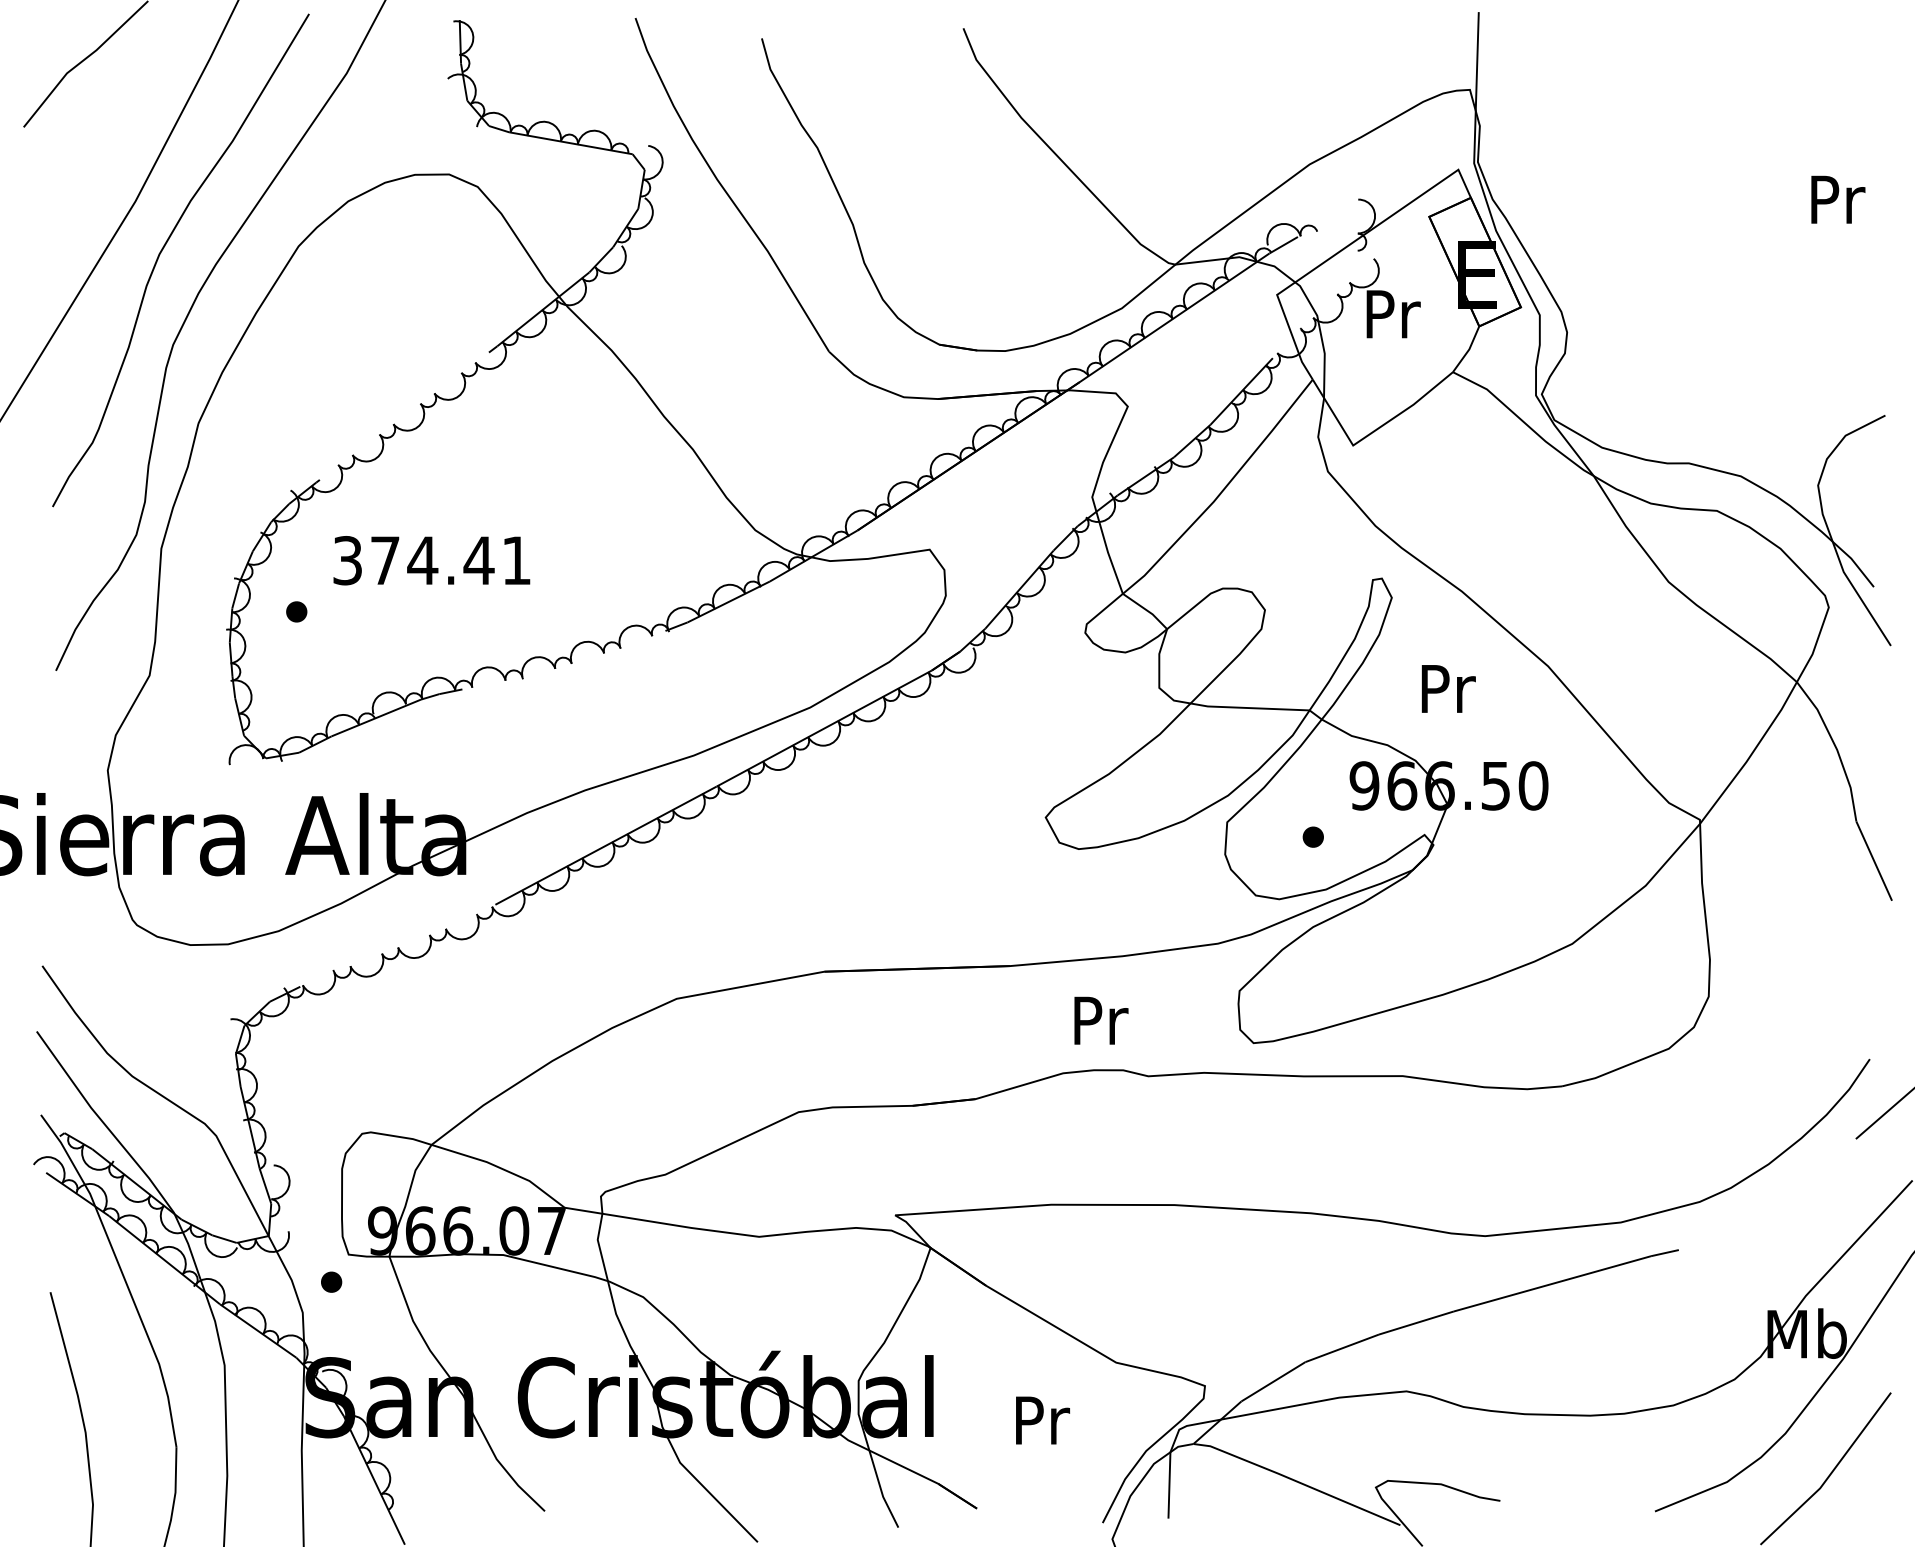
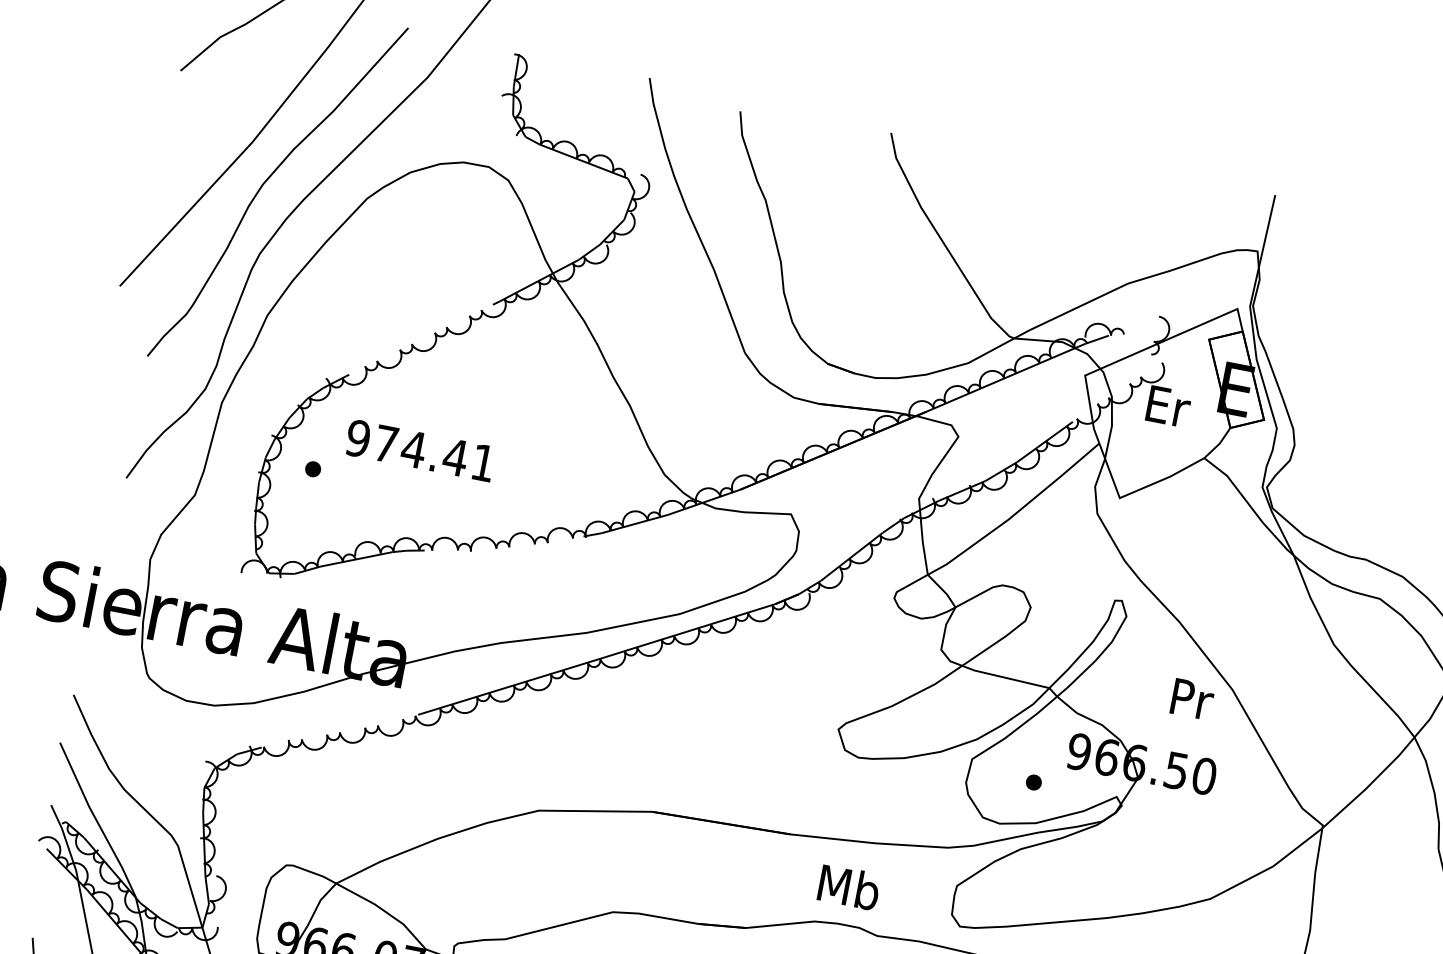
text: (1393, 314) -> (1168, 406), Pr -> Er
text: (347, 560) -> (358, 438), 374.41 -> 974.41
text: (1448, 688) -> (1192, 699), moved
text: (1099, 1019) -> (849, 886), Pr -> Mb

